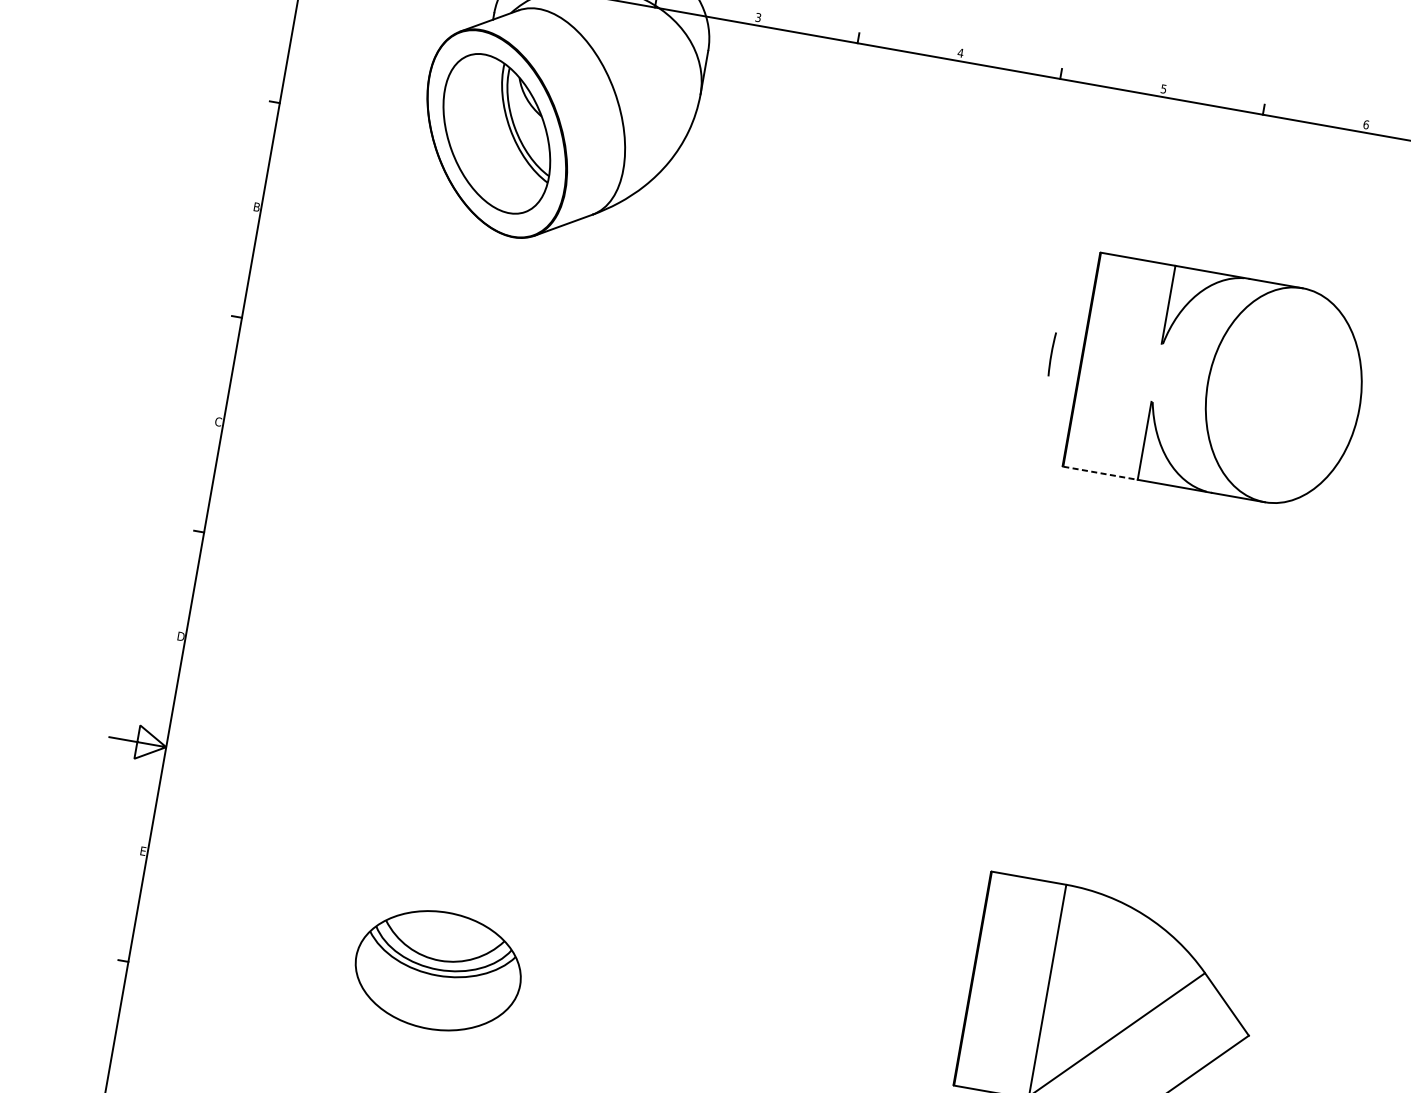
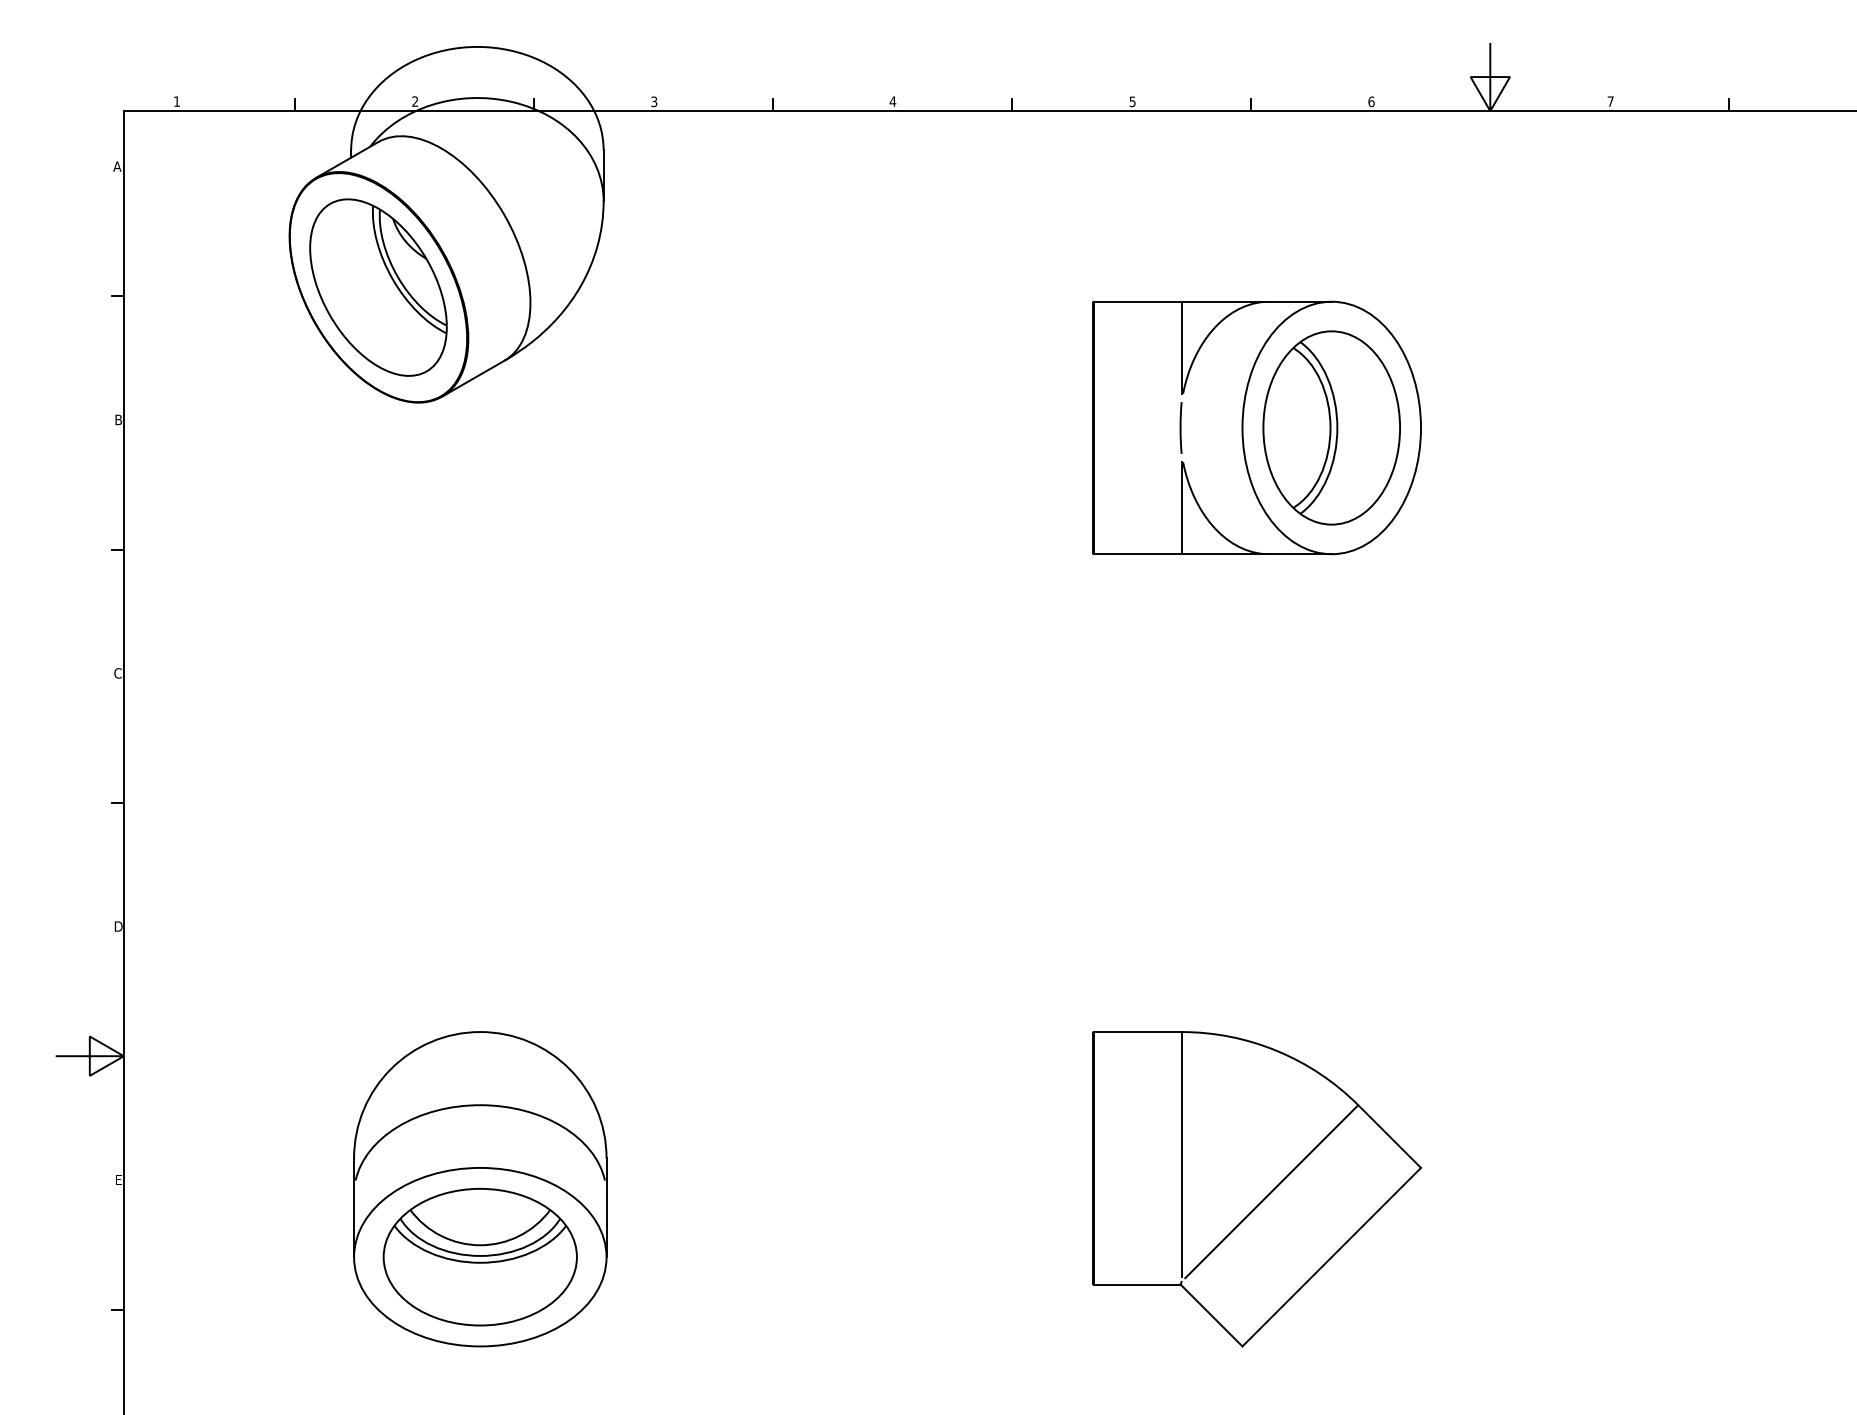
line: (1051, 353) -> (1180, 427), moved
part: (1283, 394) -> (1331, 427), added
line: (1100, 473) -> (1137, 554), dashed -> solid
part: (448, 913) -> (480, 1189), added

